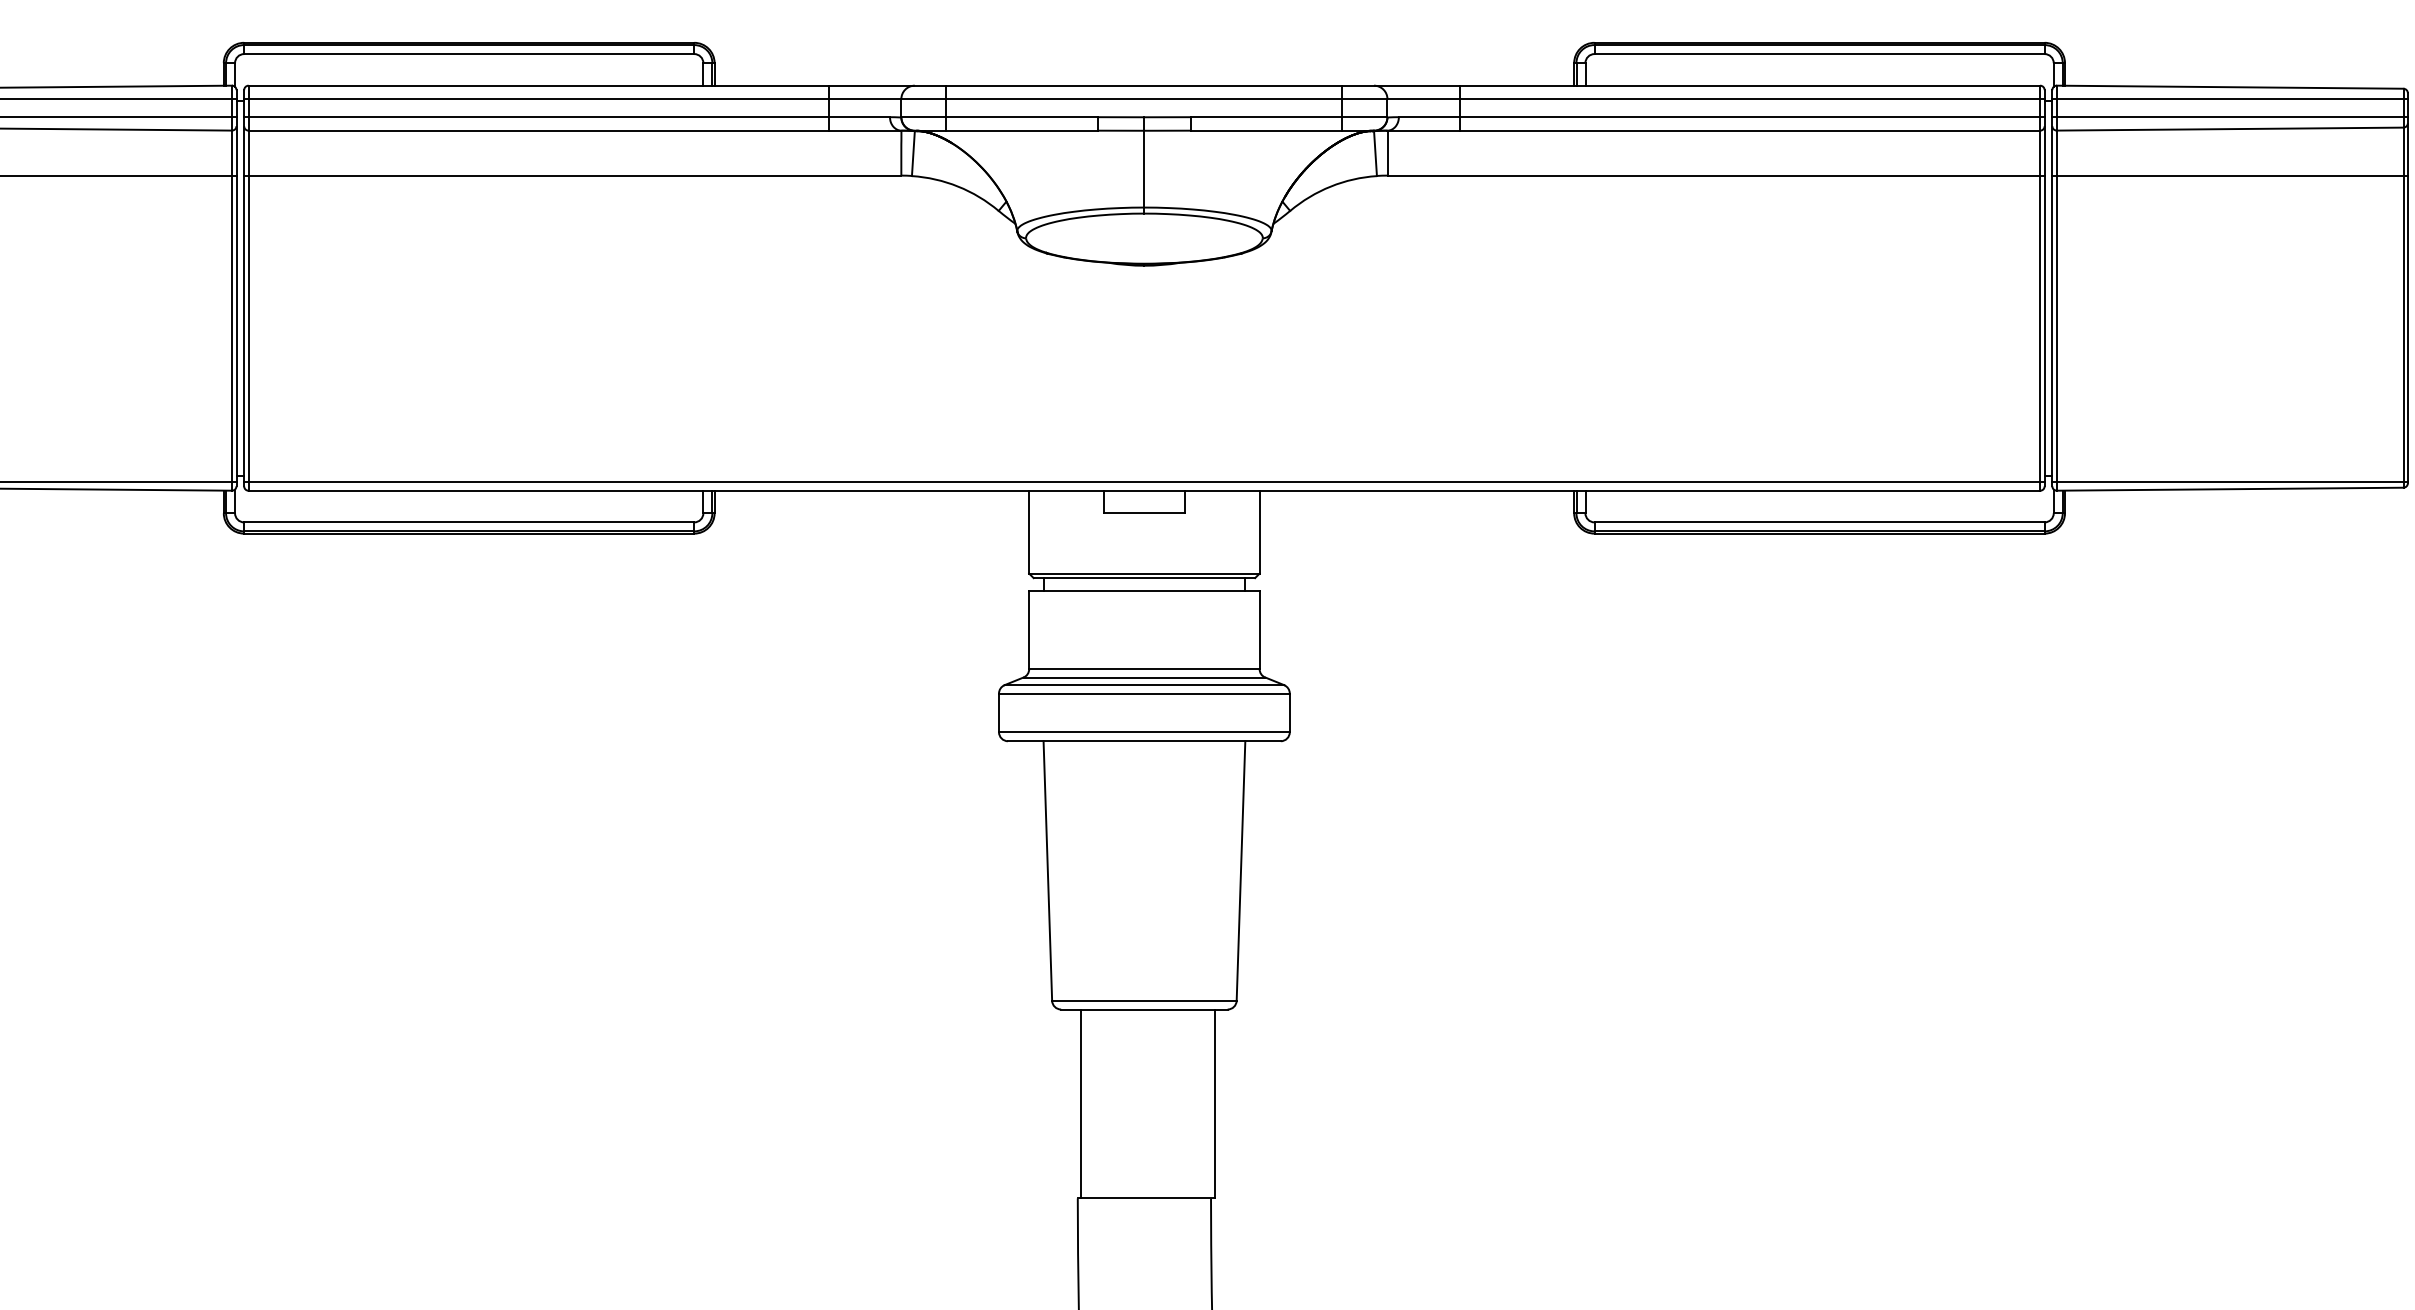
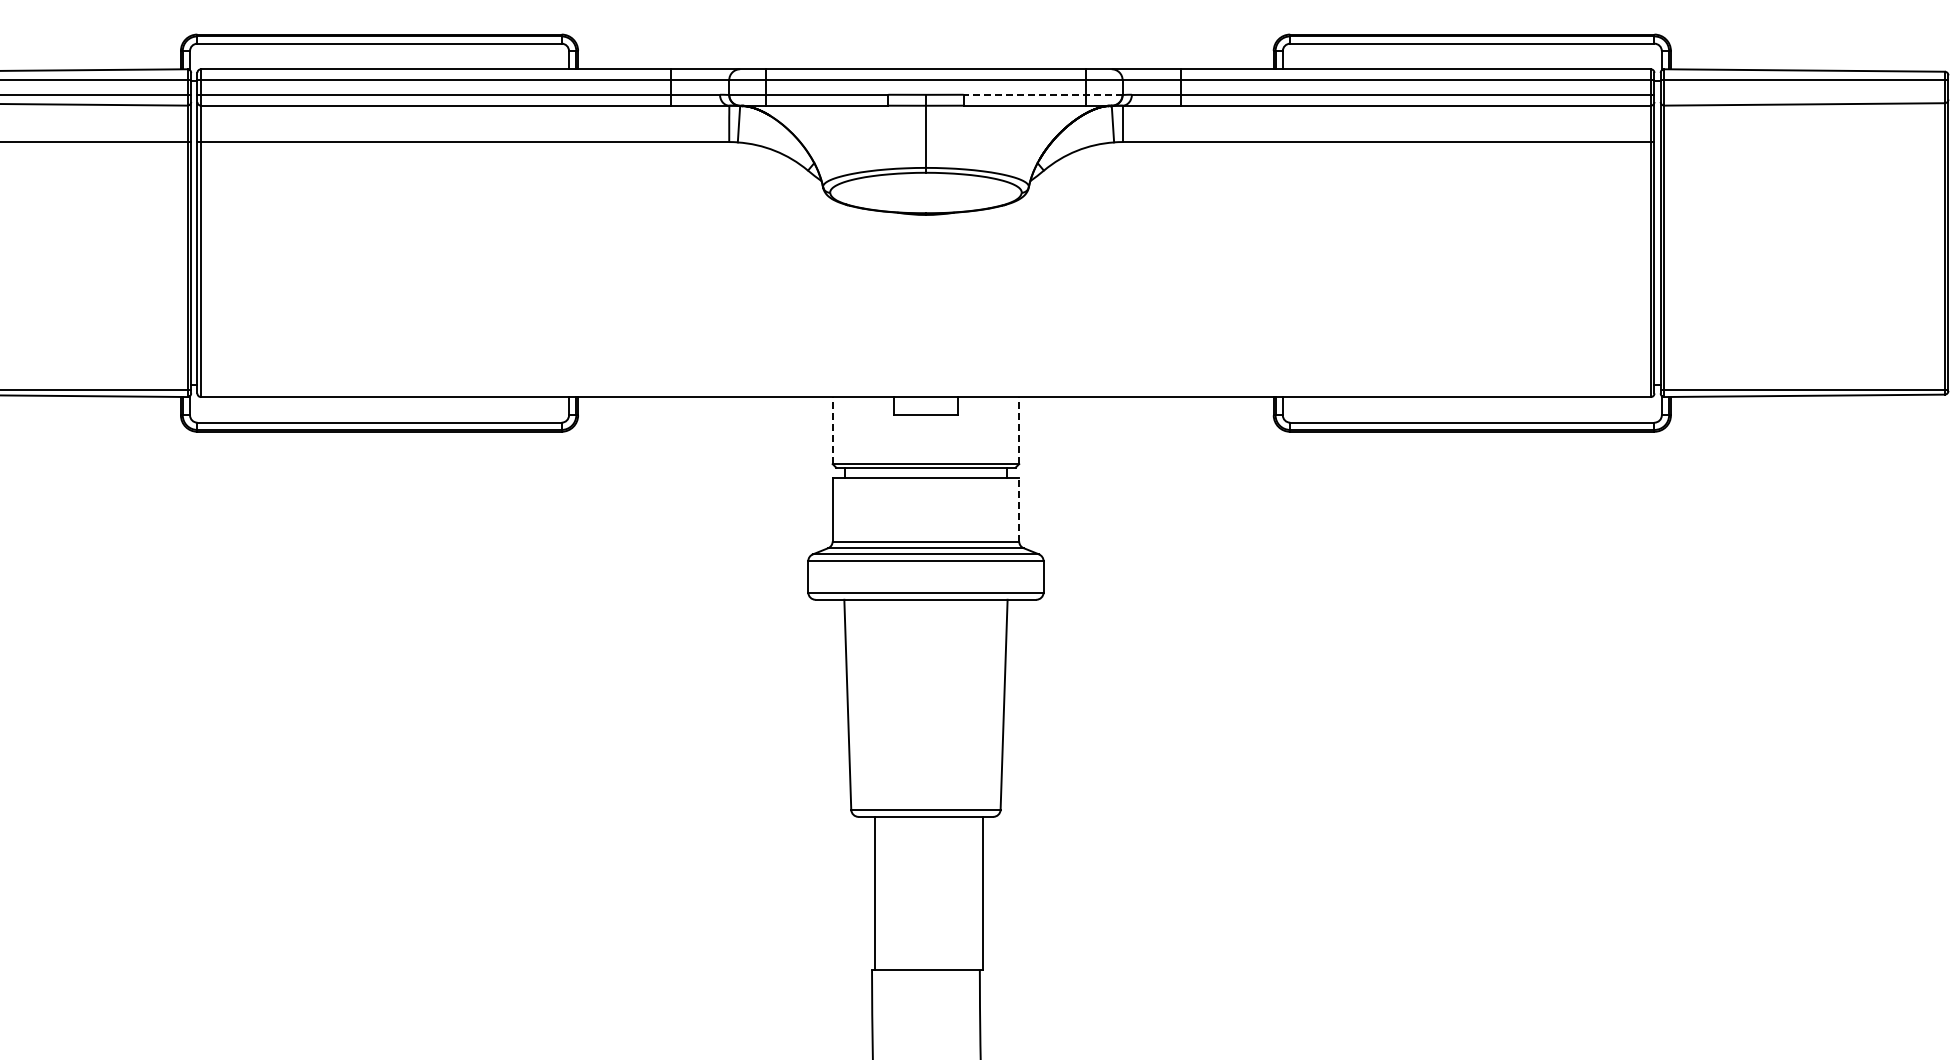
line: (1289, 116) -> (1043, 94), solid -> dashed
line: (2230, 116) -> (1804, 94), removed
line: (2230, 176) -> (1804, 142), removed
line: (1143, 481) -> (925, 389), removed
line: (1028, 532) -> (832, 430), solid -> dashed
line: (1260, 532) -> (1019, 430), solid -> dashed
line: (1260, 629) -> (1019, 509), solid -> dashed

